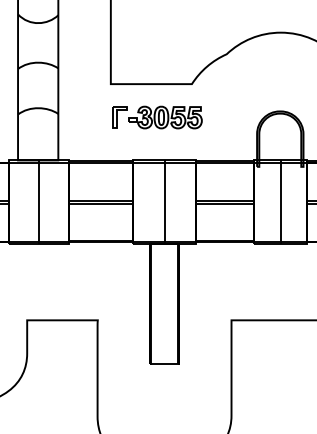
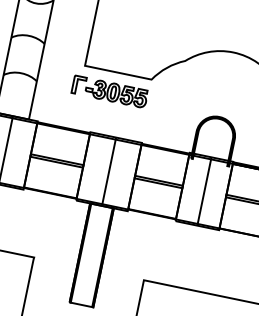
part: (157, 117) -> (110, 91), moved

